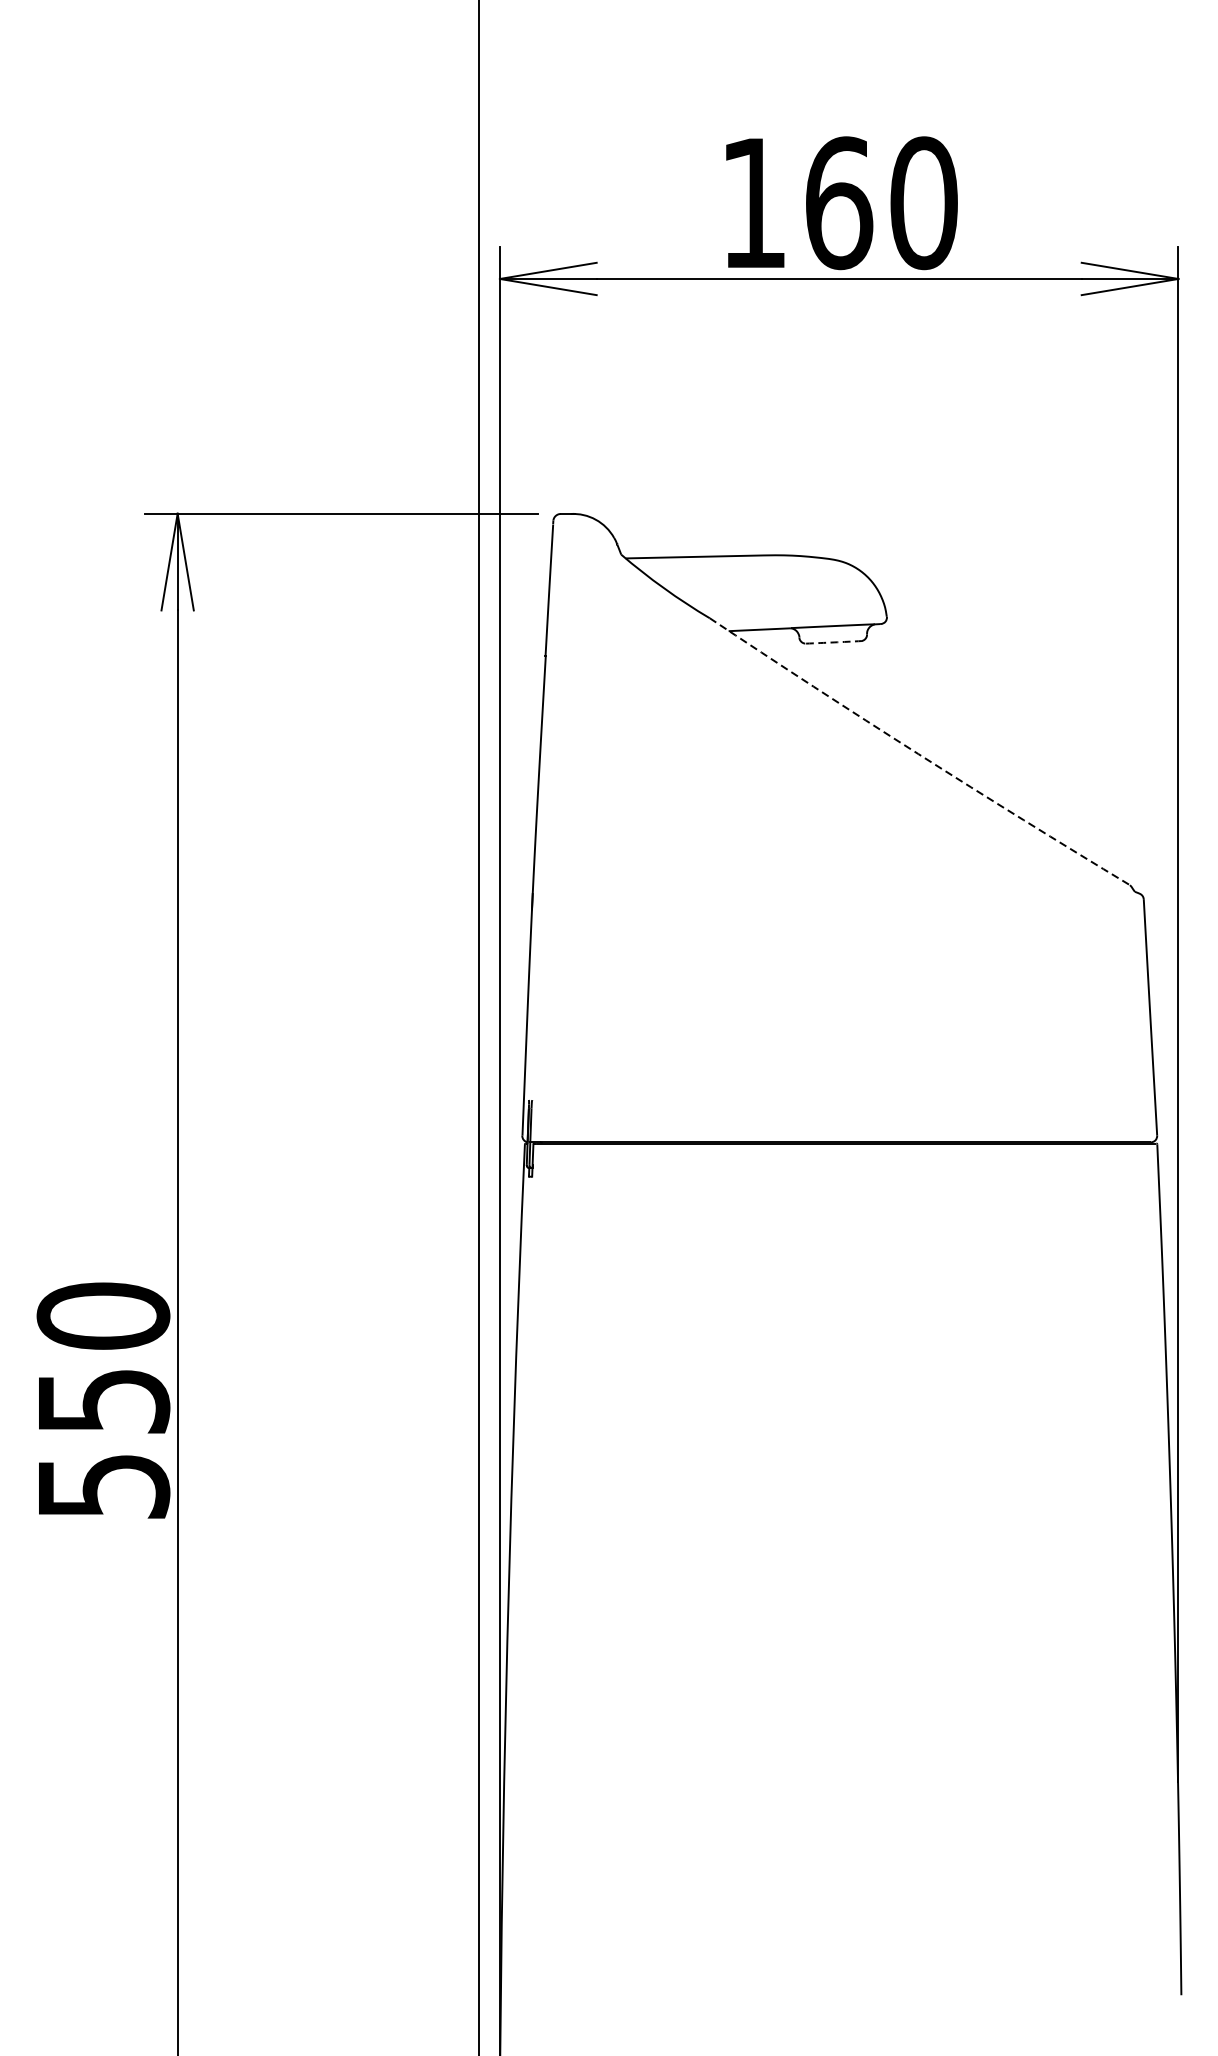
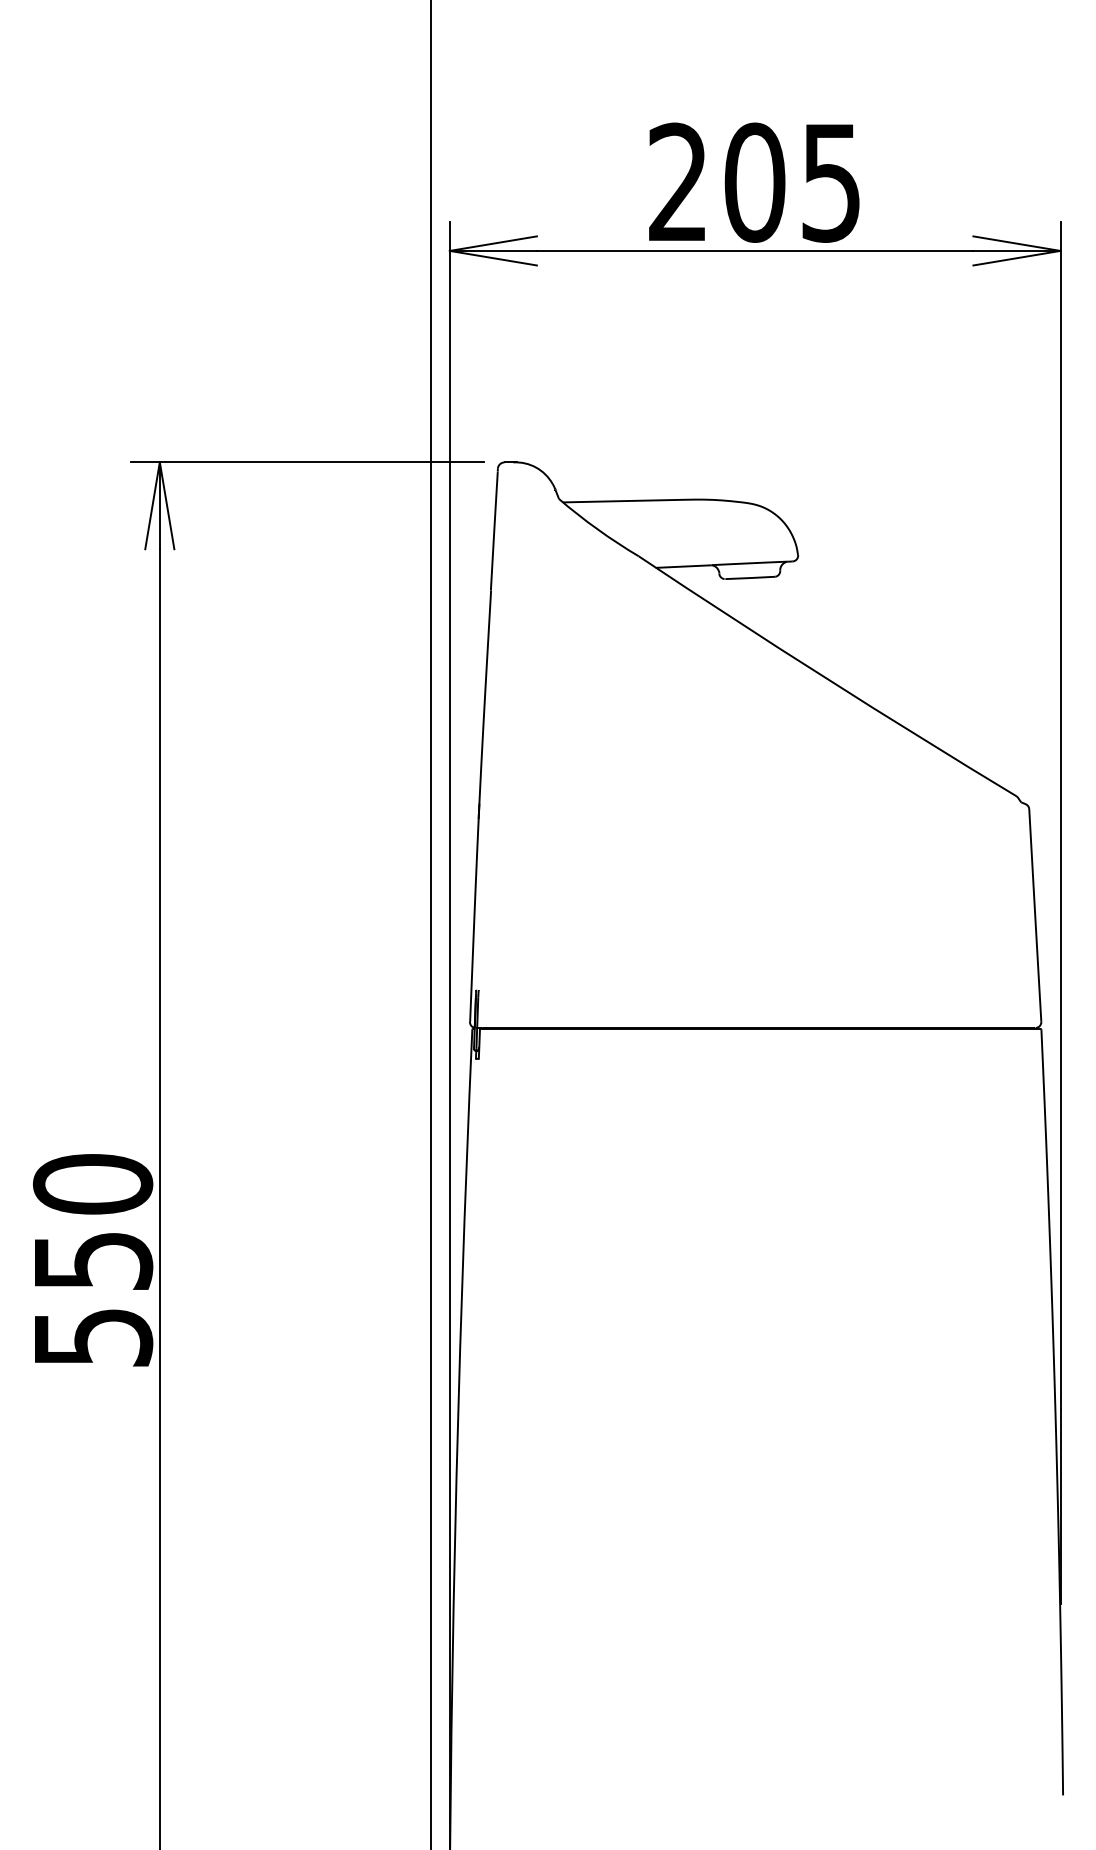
text: (839, 202) -> (755, 182), 160 -> 205
arc: (834, 642) -> (750, 578), dashed -> solid
arc: (918, 754) -> (826, 678), dashed -> solid

